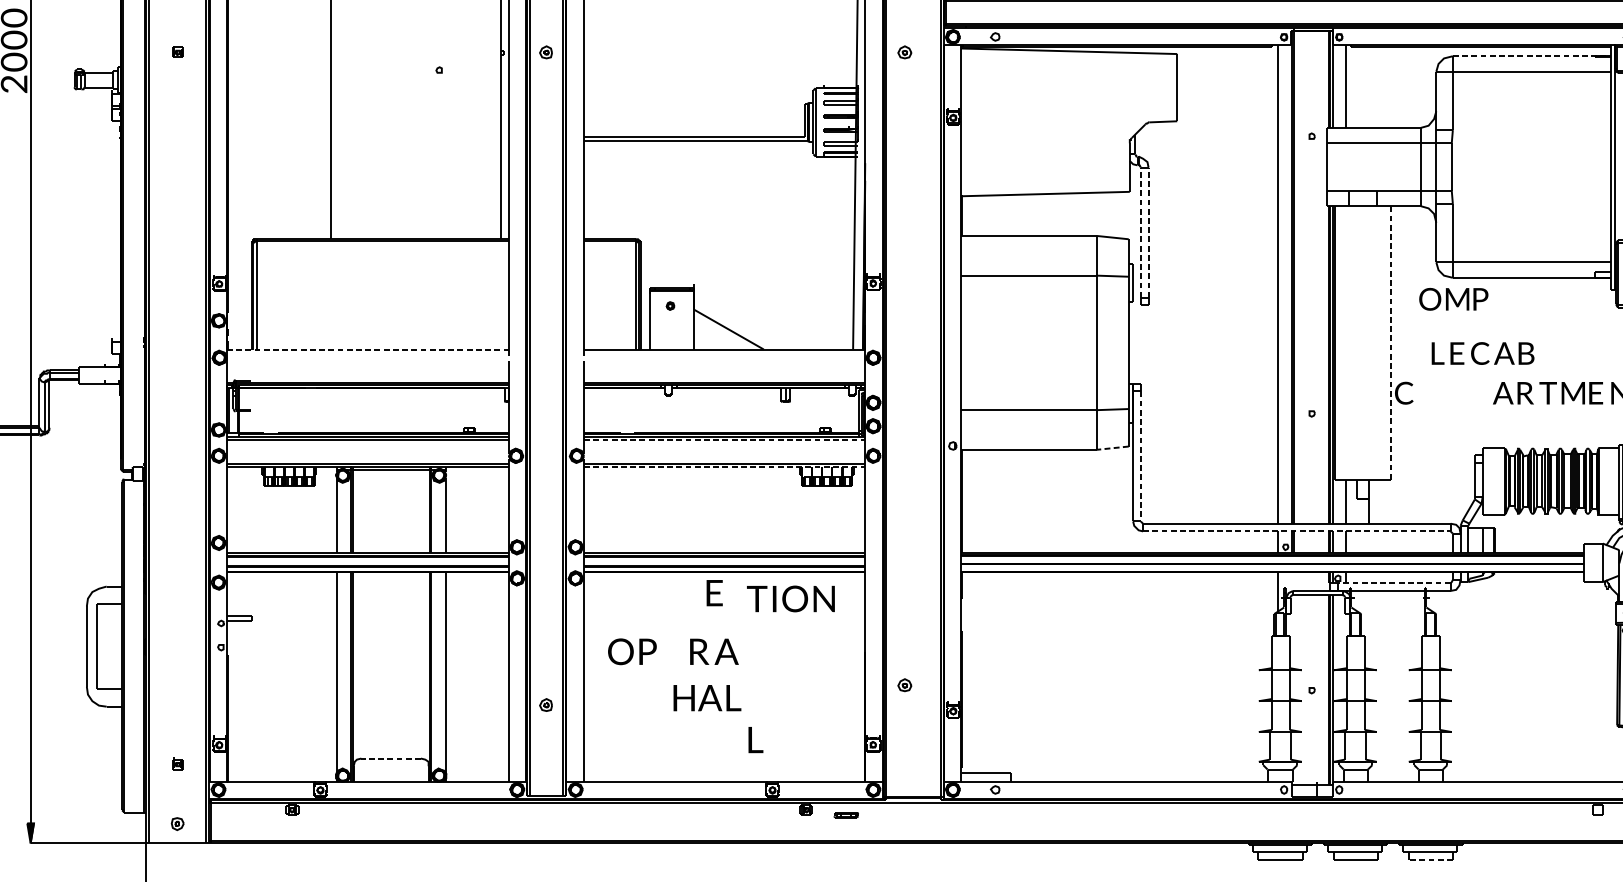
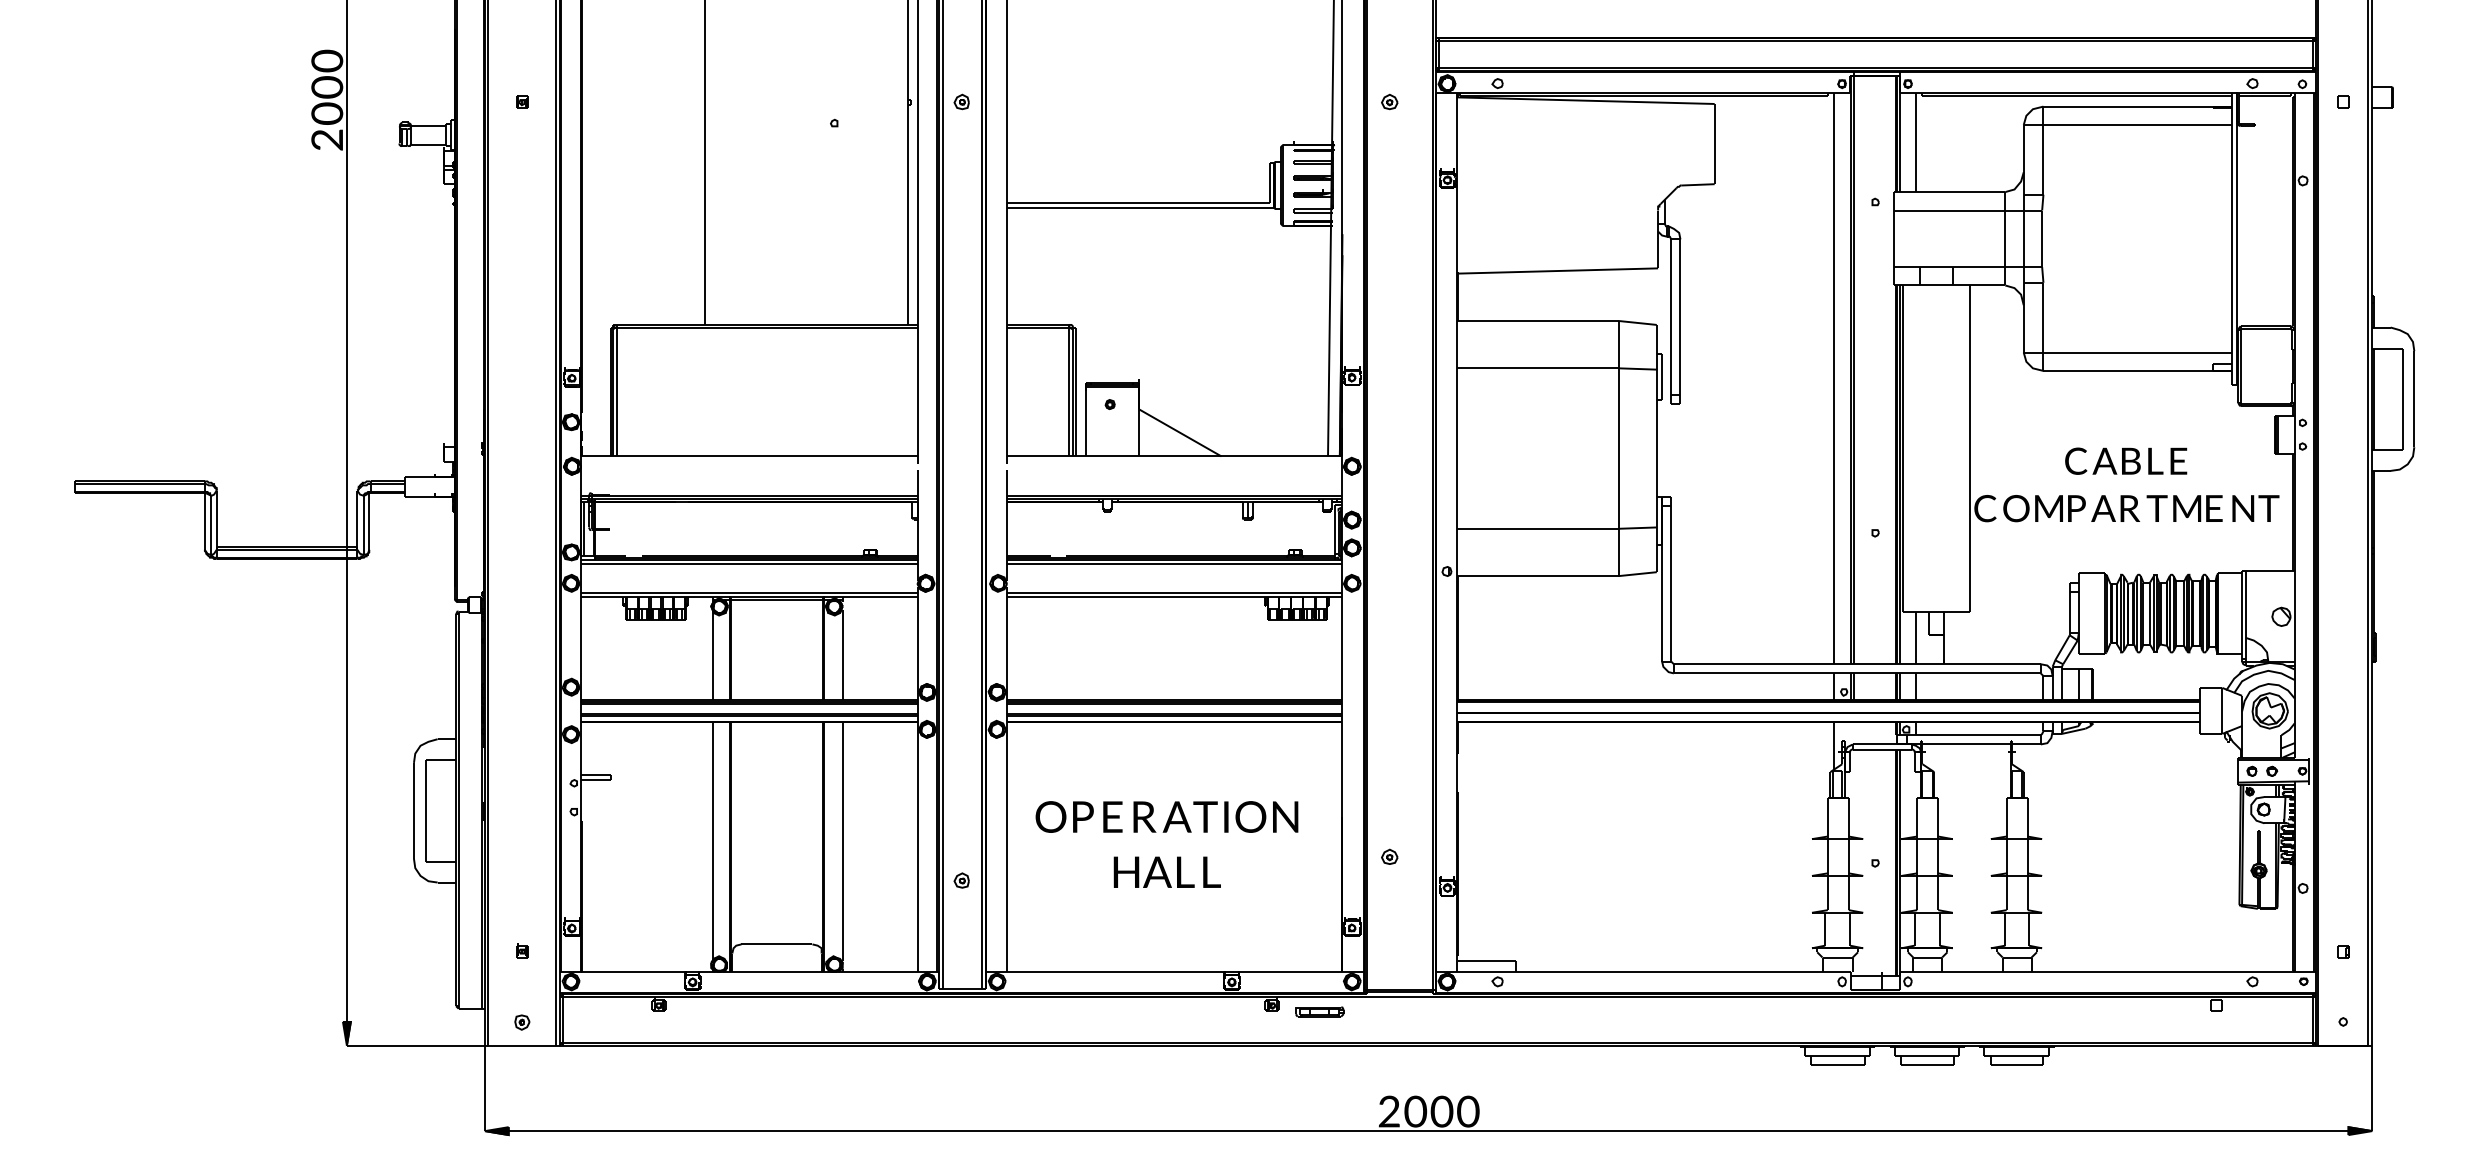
line: (1531, 56) -> (2137, 106), dashed -> solid
line: (1141, 233) -> (1671, 317), dashed -> solid
line: (1148, 233) -> (1680, 317), dashed -> solid
text: (1453, 299) -> (2044, 508), moved
line: (1390, 342) -> (1969, 448), dashed -> solid
line: (368, 349) -> (749, 456), dashed -> solid
text: (1447, 352) -> (2167, 460), moved
line: (724, 440) -> (1174, 564), dashed -> solid
line: (1112, 448) -> (1637, 574), dashed -> solid
line: (1141, 456) -> (1671, 584), dashed -> solid
line: (724, 467) -> (1174, 597), dashed -> solid
line: (1296, 531) -> (1857, 673), dashed -> solid
line: (1394, 583) -> (1973, 735), dashed -> solid
text: (714, 592) -> (1112, 816), moved
text: (790, 598) -> (1245, 816), moved
text: (755, 739) -> (1211, 871), moved
line: (390, 758) -> (776, 944), dashed -> solid
part: (845, 814) -> (1319, 1011), size x1.67
line: (1430, 860) -> (2016, 1065), dashed -> solid

